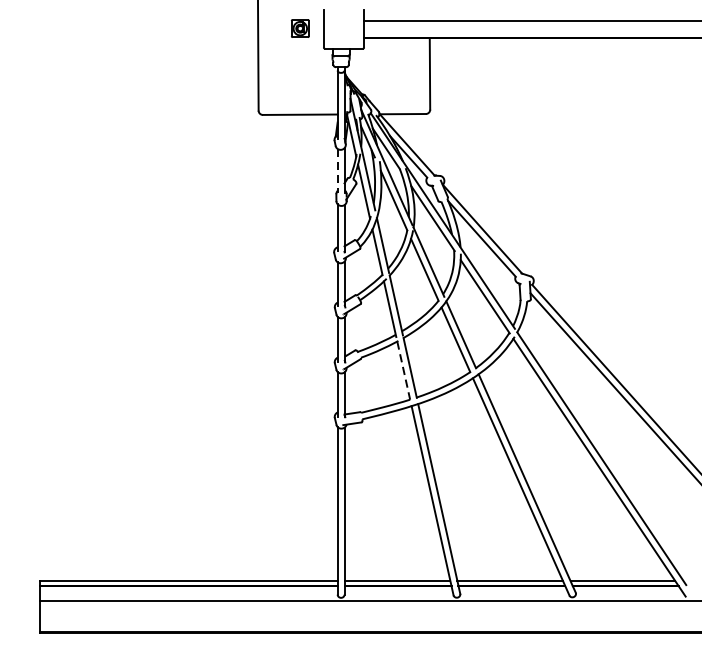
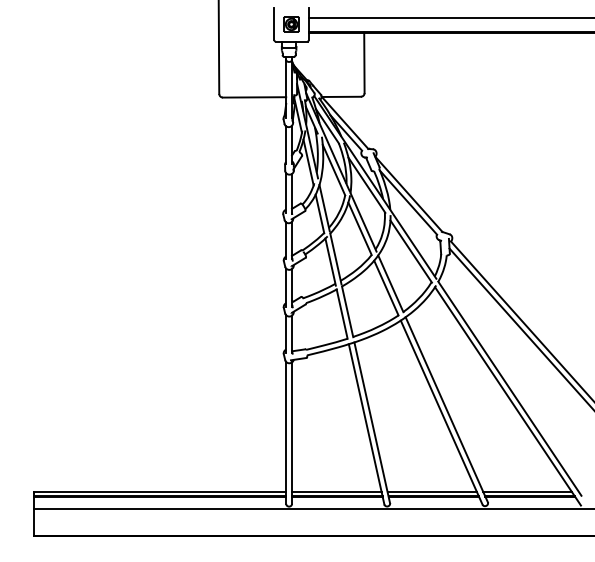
part: (300, 28) -> (291, 24), moved
line: (338, 171) -> (286, 145), dashed -> solid
line: (404, 371) -> (342, 314), dashed -> solid

